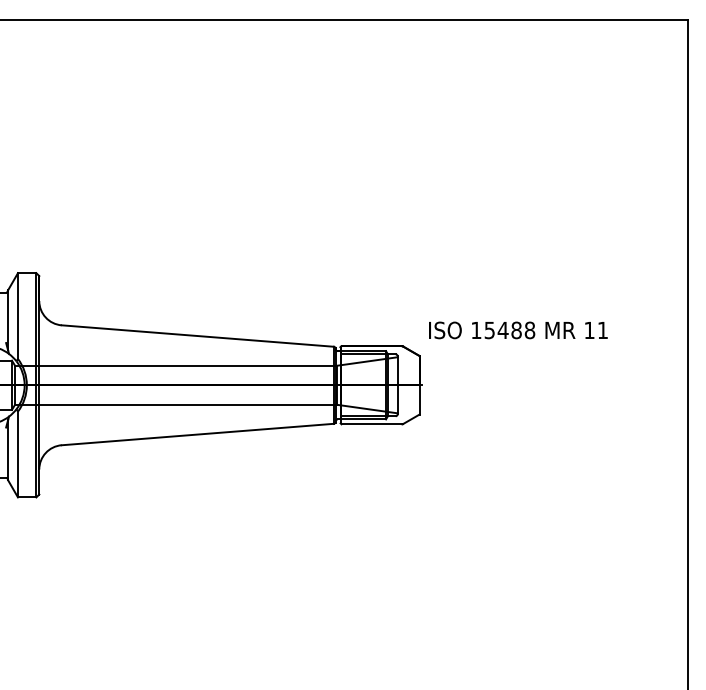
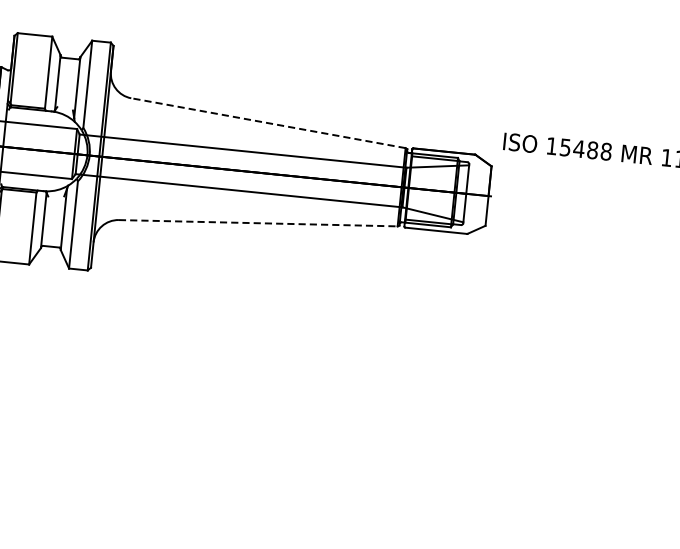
line: (197, 336) -> (268, 123), solid -> dashed
line: (197, 434) -> (257, 223), solid -> dashed

